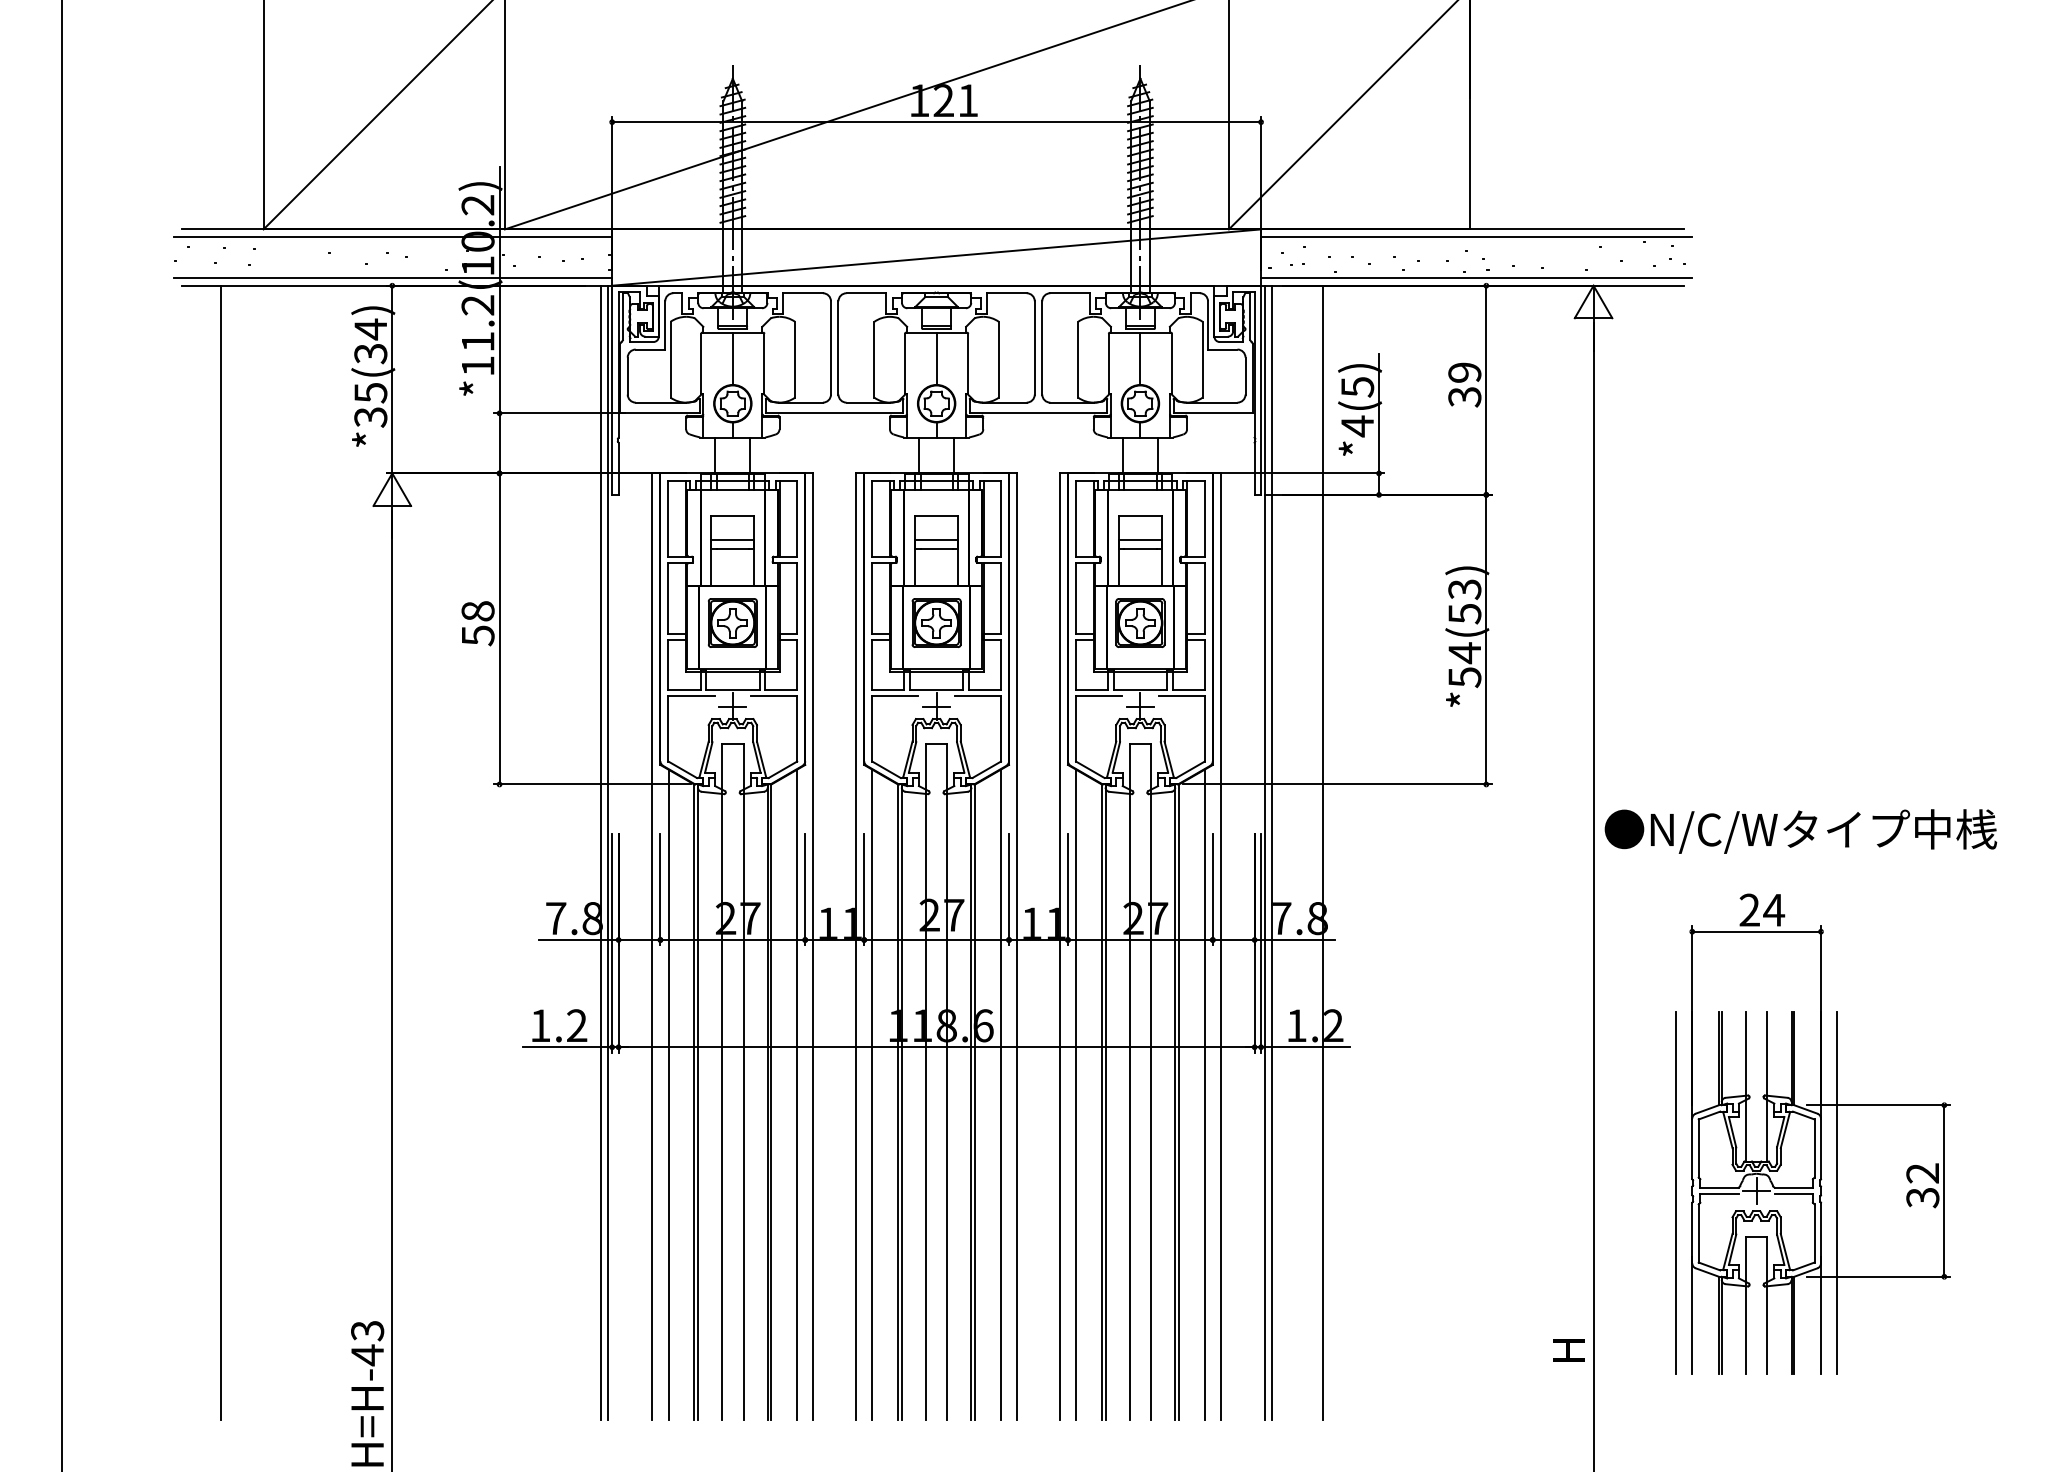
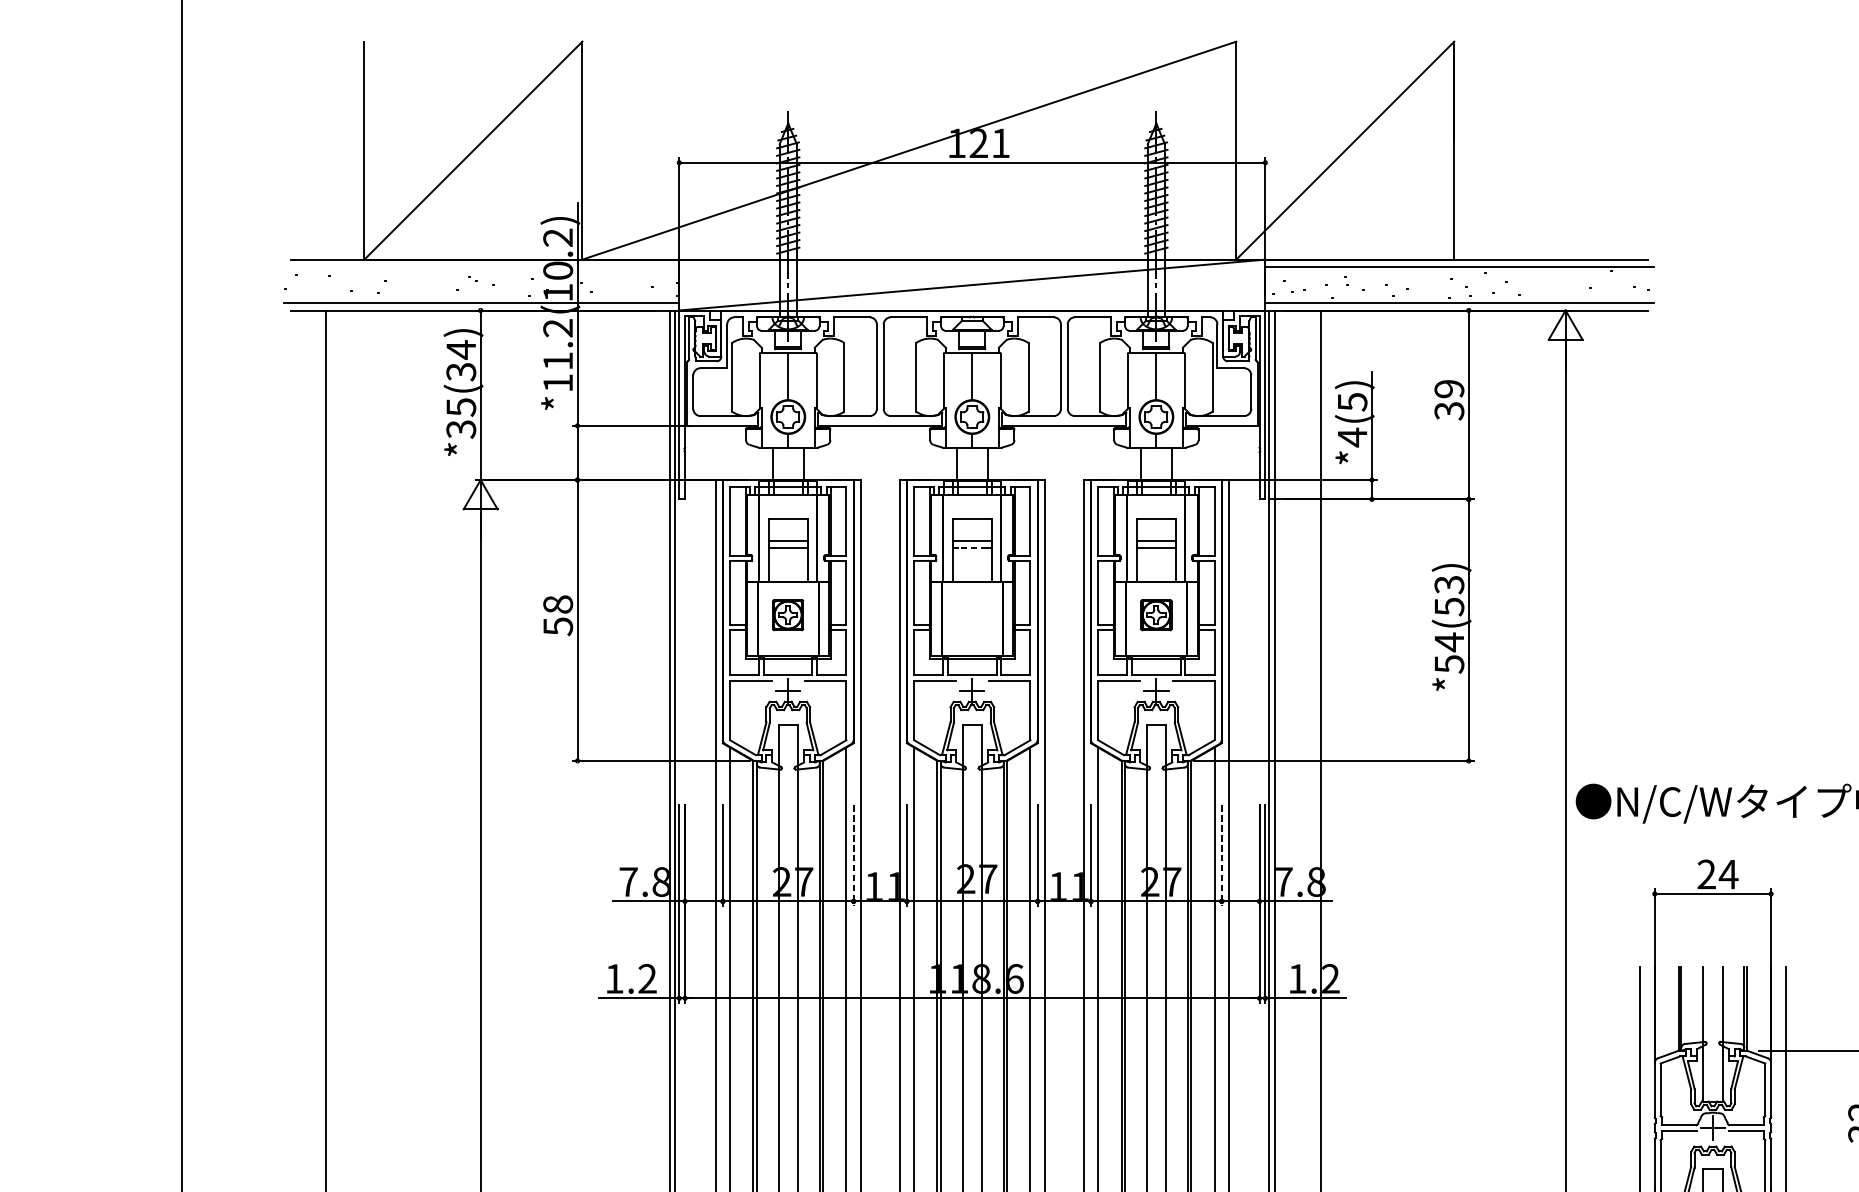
line: (393, 237) -> (481, 266), removed
line: (936, 548) -> (972, 547), solid -> dashed
part: (732, 622) -> (787, 614), size x0.7
part: (936, 622) -> (972, 614), removed
part: (1140, 622) -> (1156, 614), size x0.7
line: (805, 889) -> (853, 855), solid -> dashed
line: (1212, 889) -> (1221, 855), solid -> dashed

